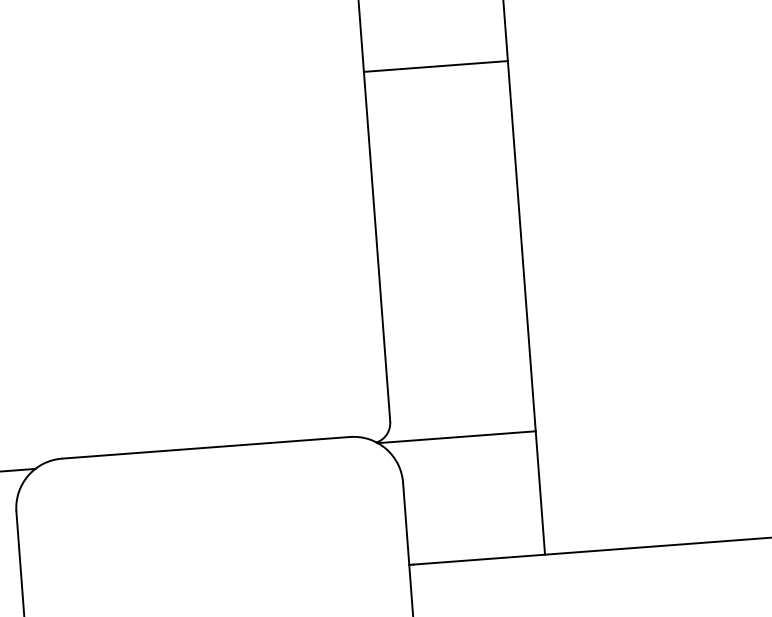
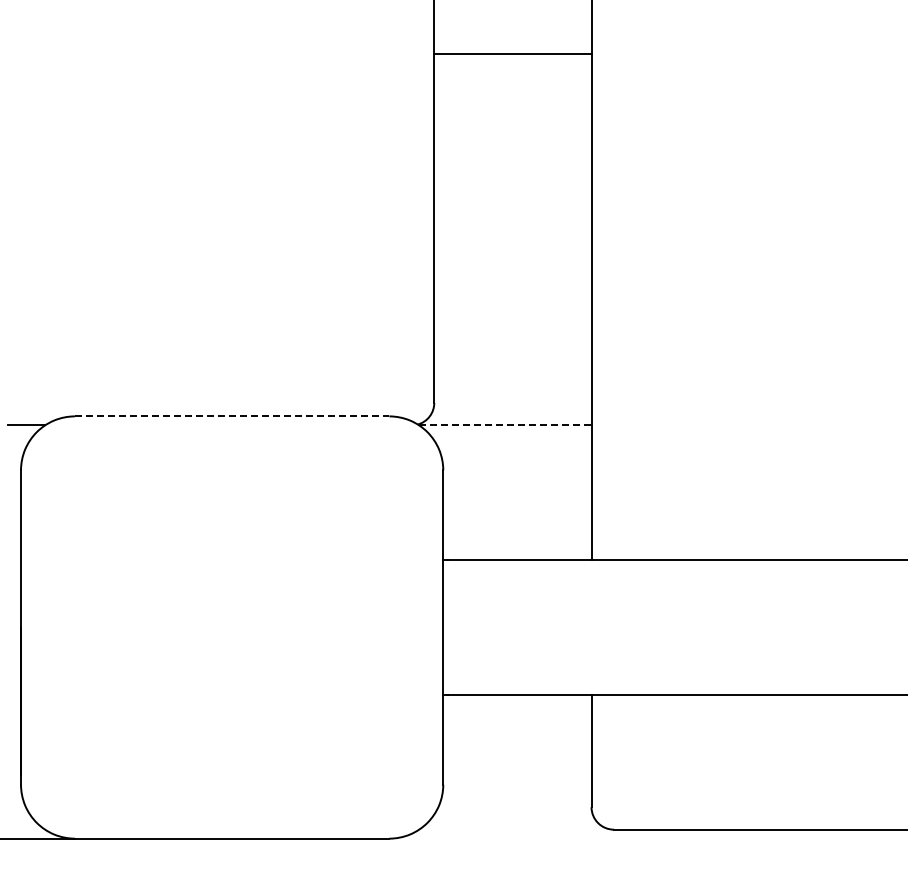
line: (435, 66) -> (512, 54), moved
line: (456, 437) -> (505, 425), solid -> dashed
line: (206, 447) -> (232, 416), solid -> dashed

